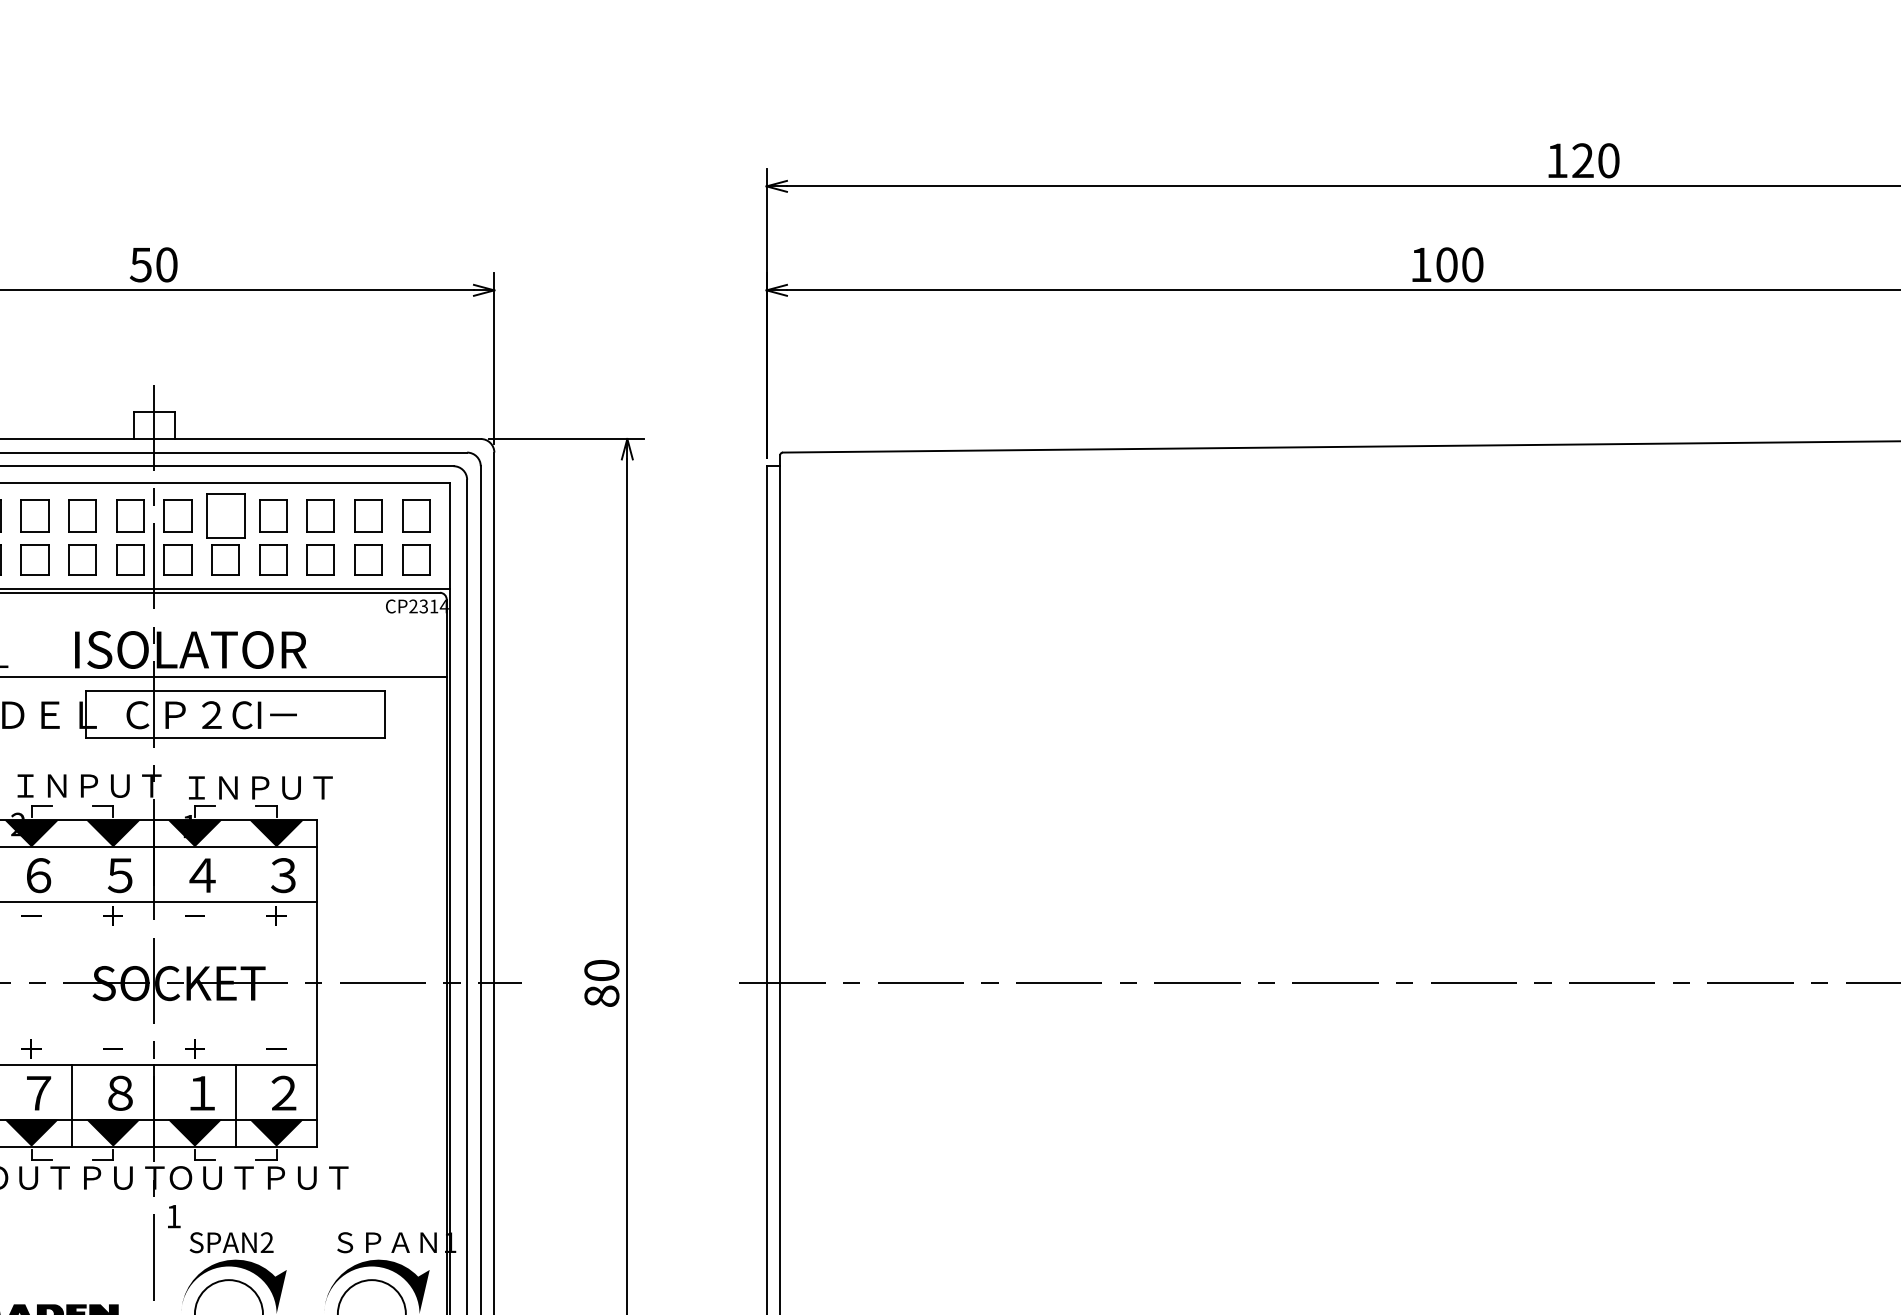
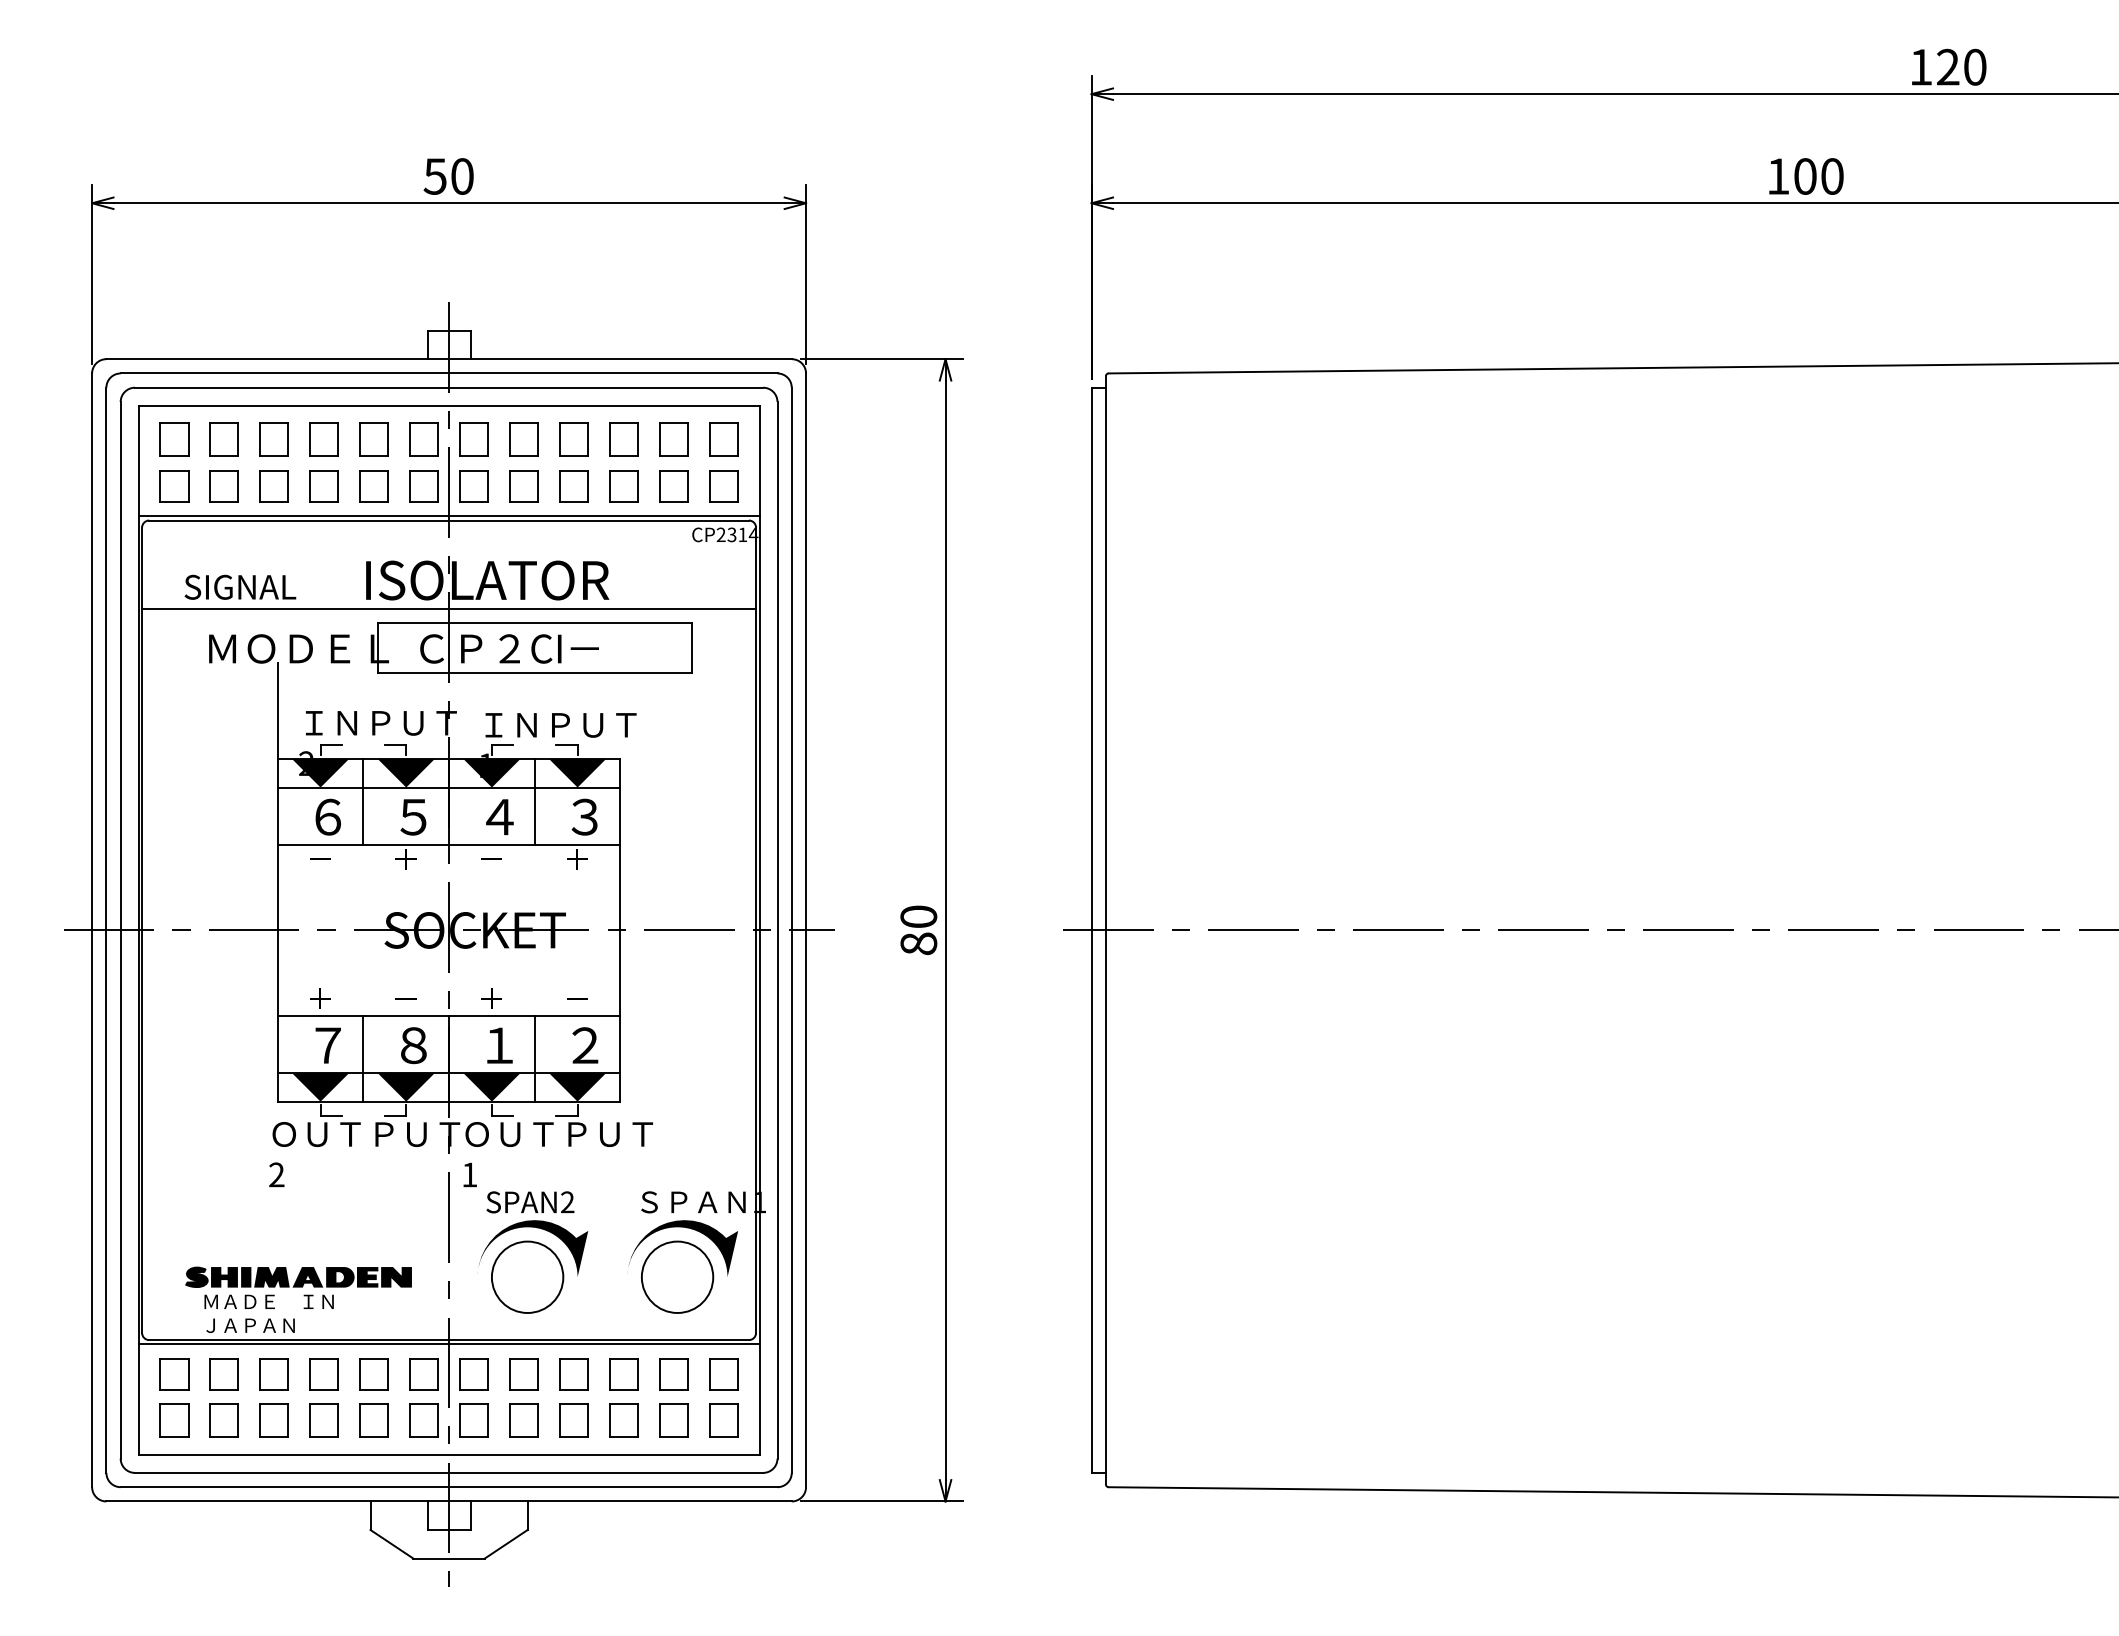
part: (225, 515) -> (523, 439), size x0.71
line: (72, 860) -> (363, 801), added
line: (235, 860) -> (534, 801), added

